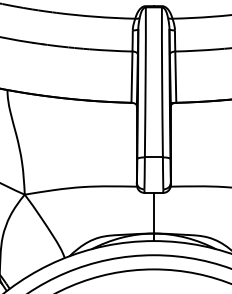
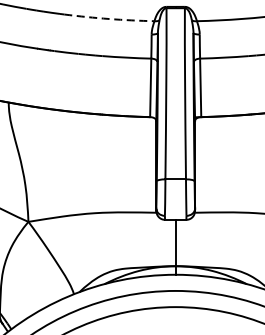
arc: (95, 16) -> (109, 18), solid -> dashed

